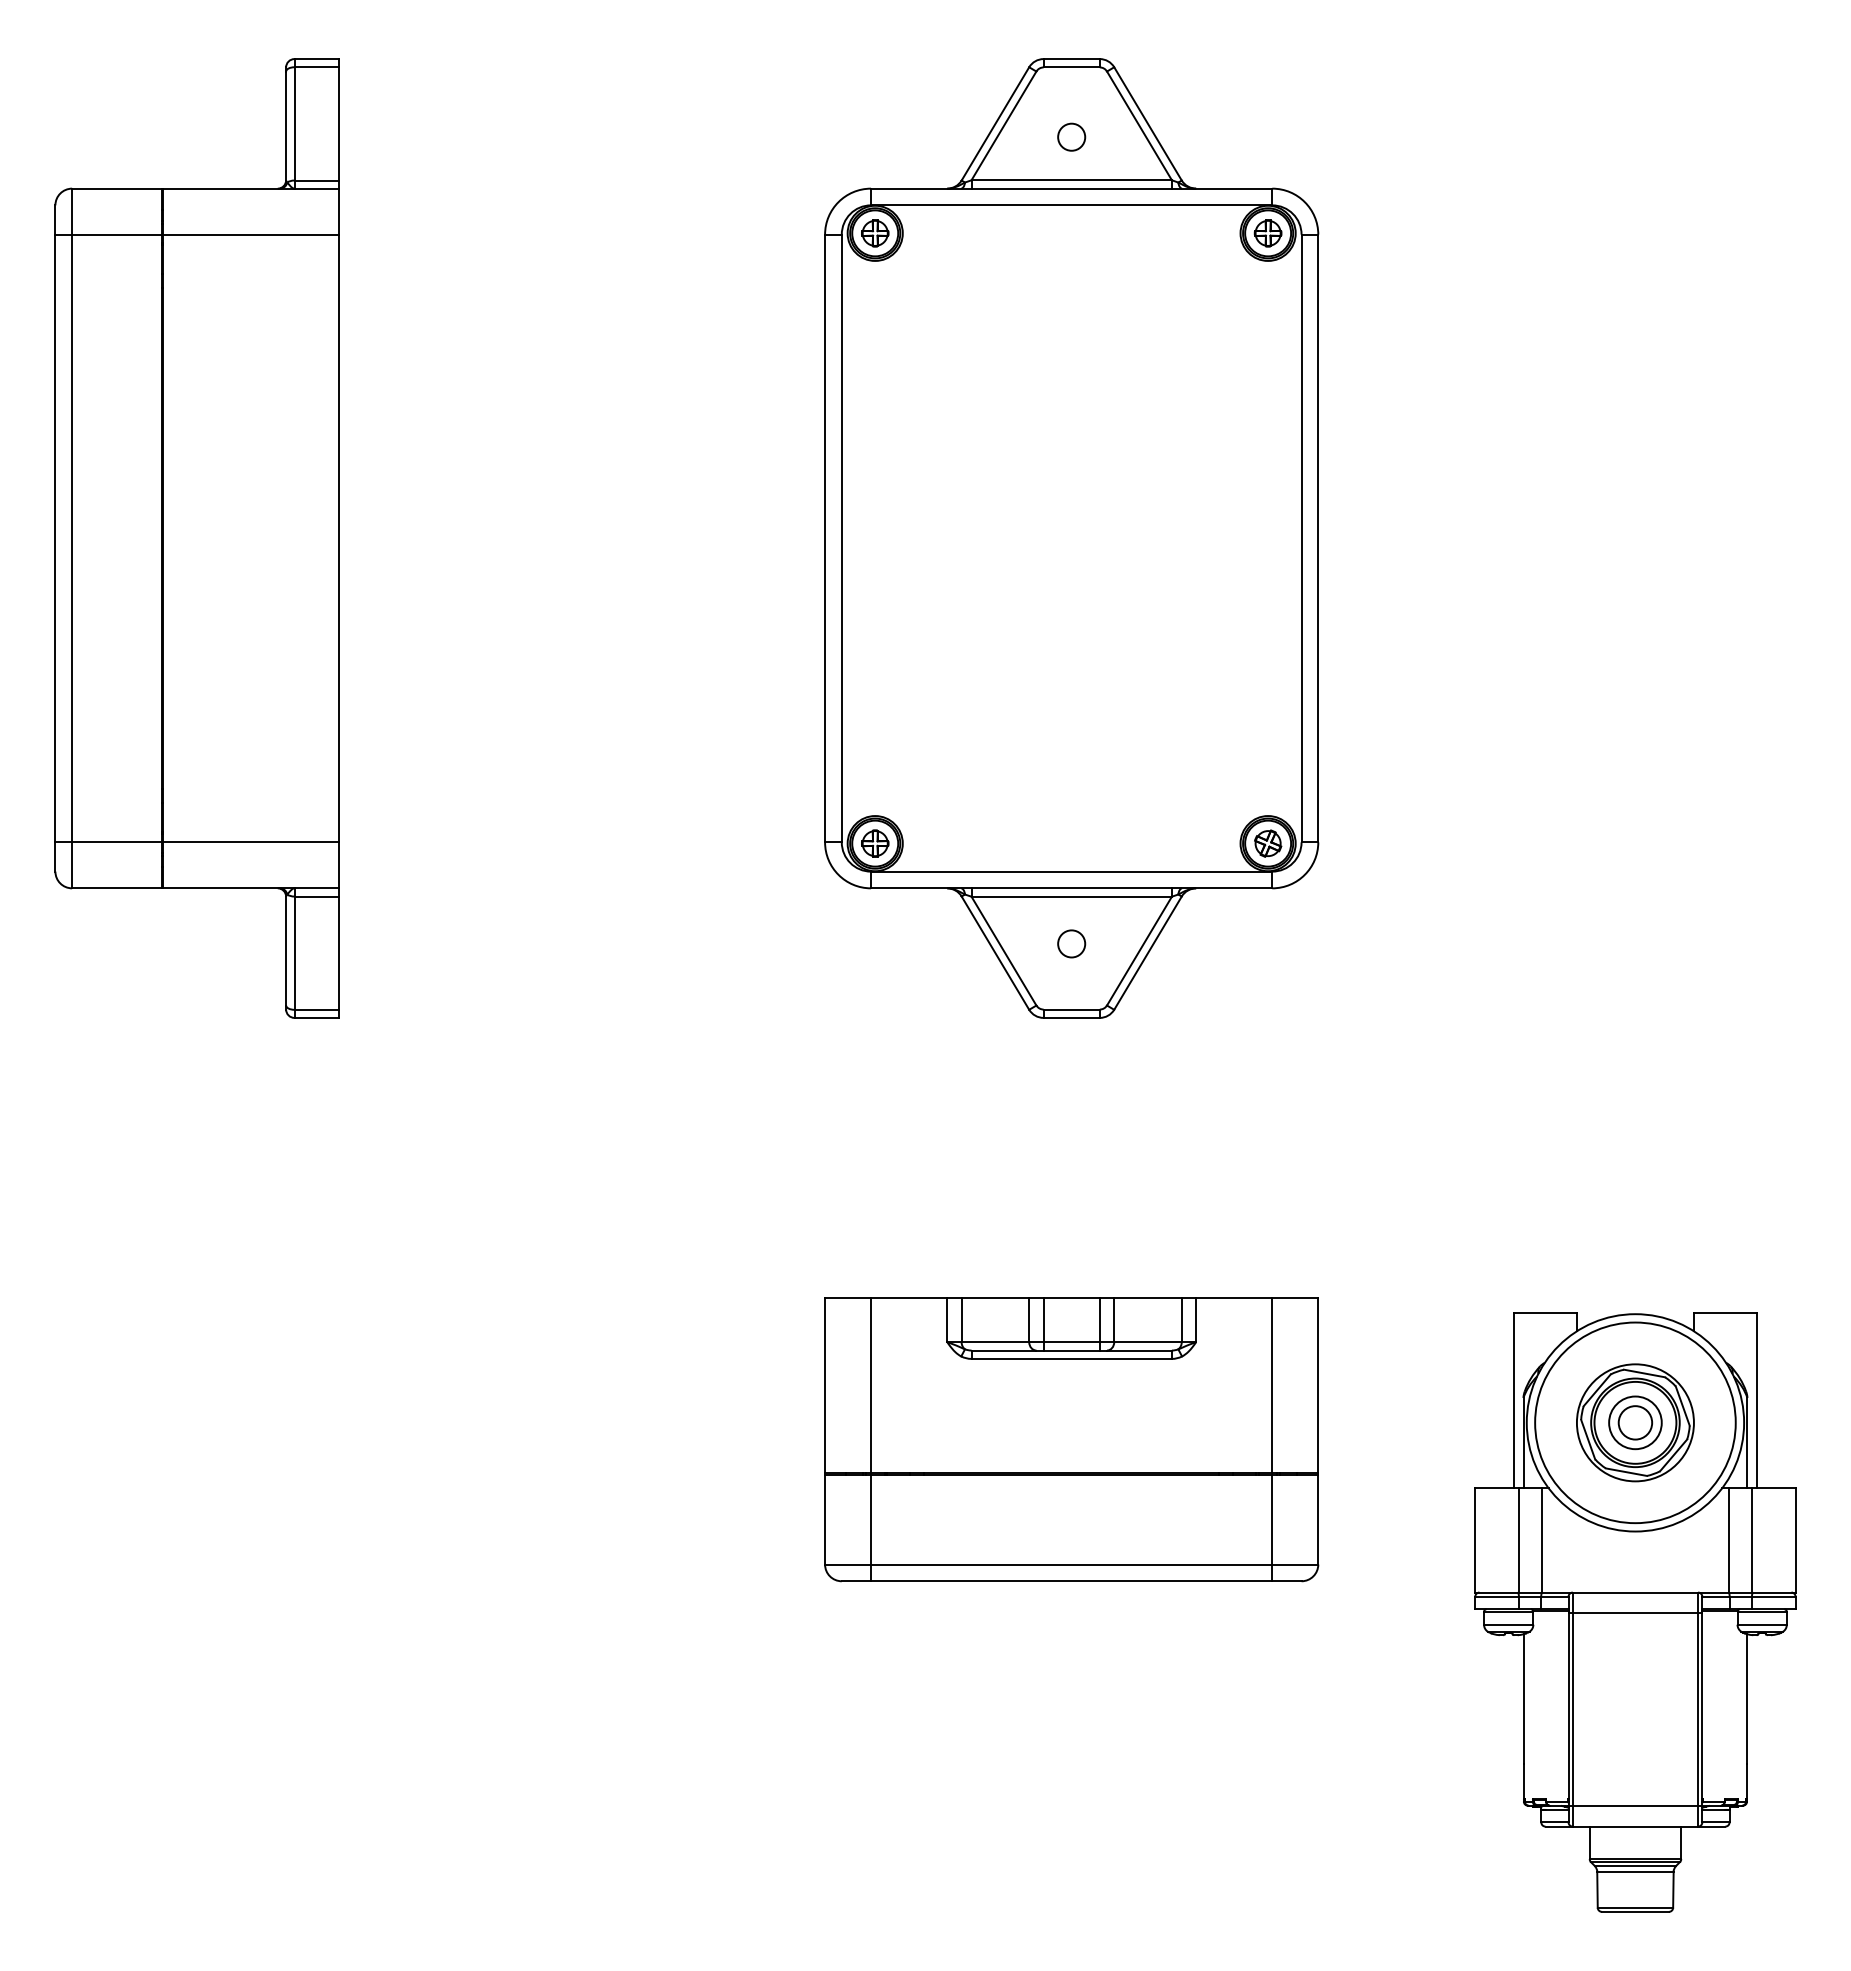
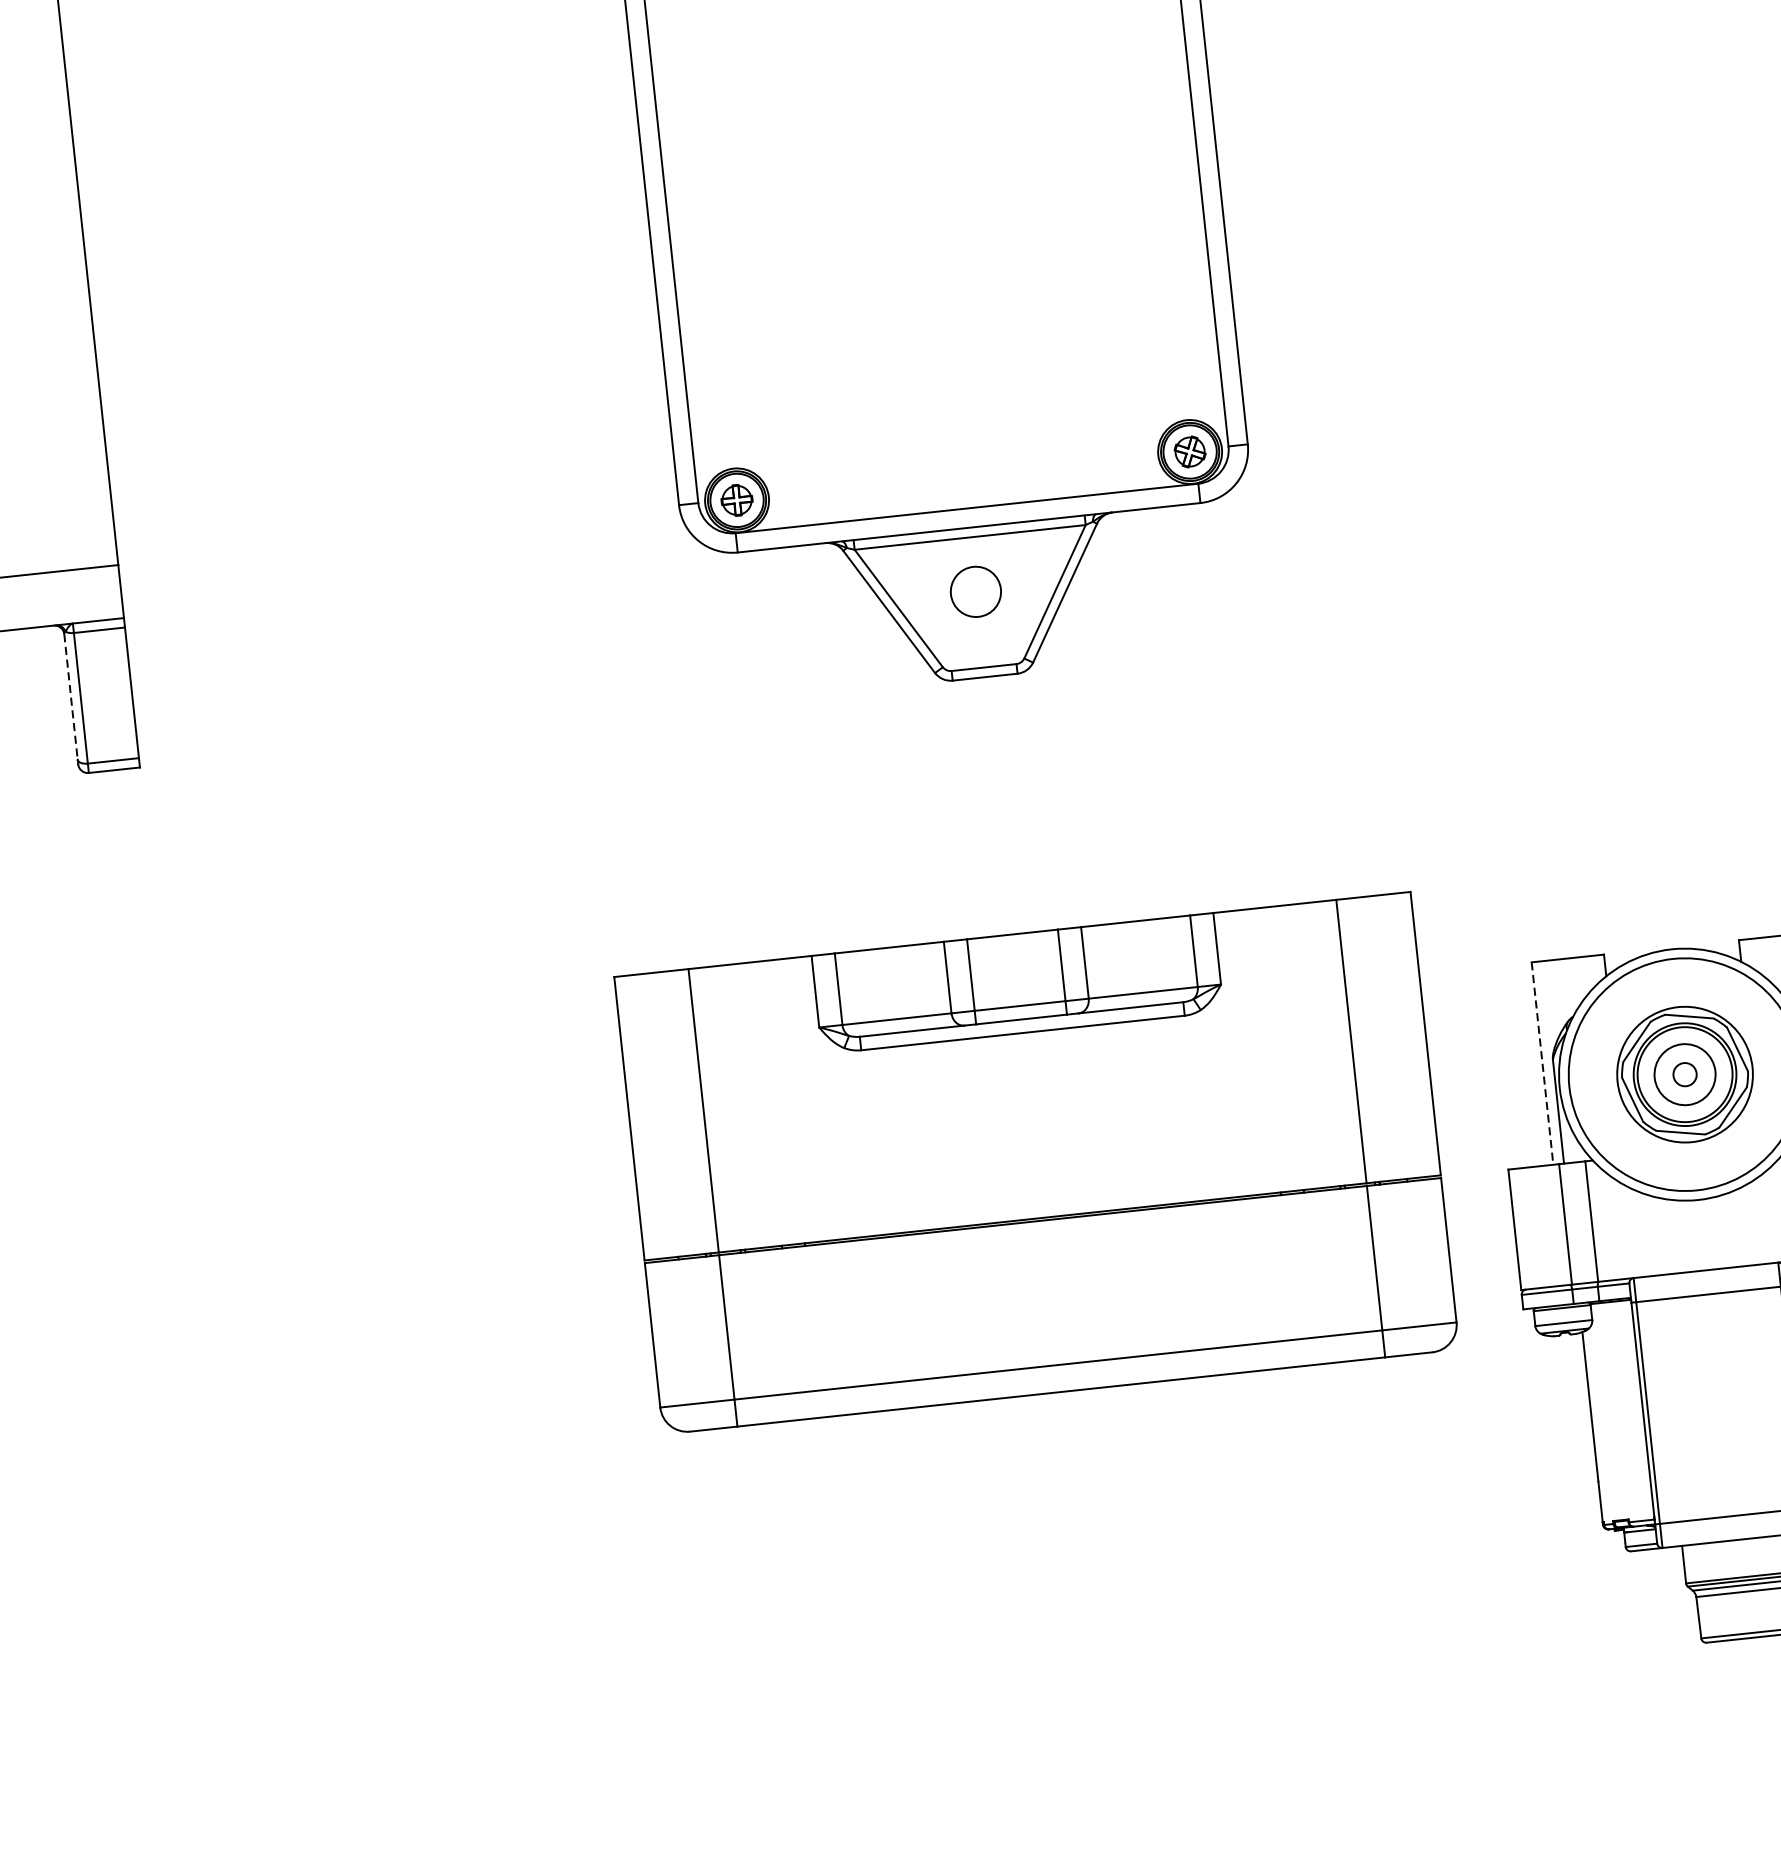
circle: (1071, 943) -> (975, 591), size x1.6
line: (286, 951) -> (71, 697), solid -> dashed
line: (1514, 1400) -> (1542, 1063), solid -> dashed
circle: (1635, 1422) -> (1685, 1074), size x0.6
part: (1071, 1439) -> (1036, 1163), size x1.4

